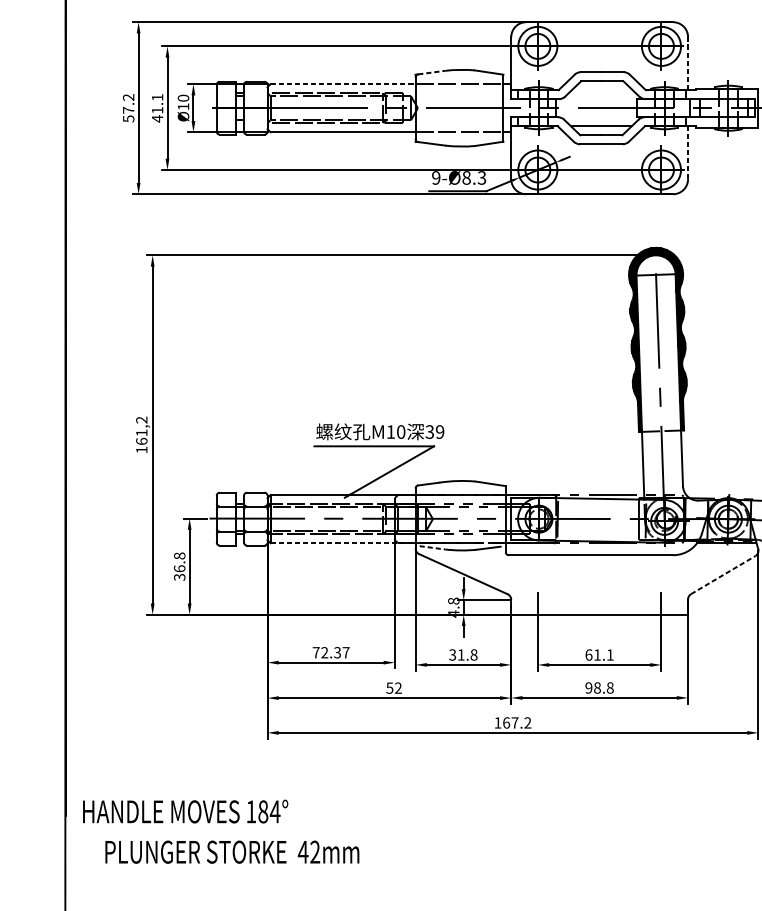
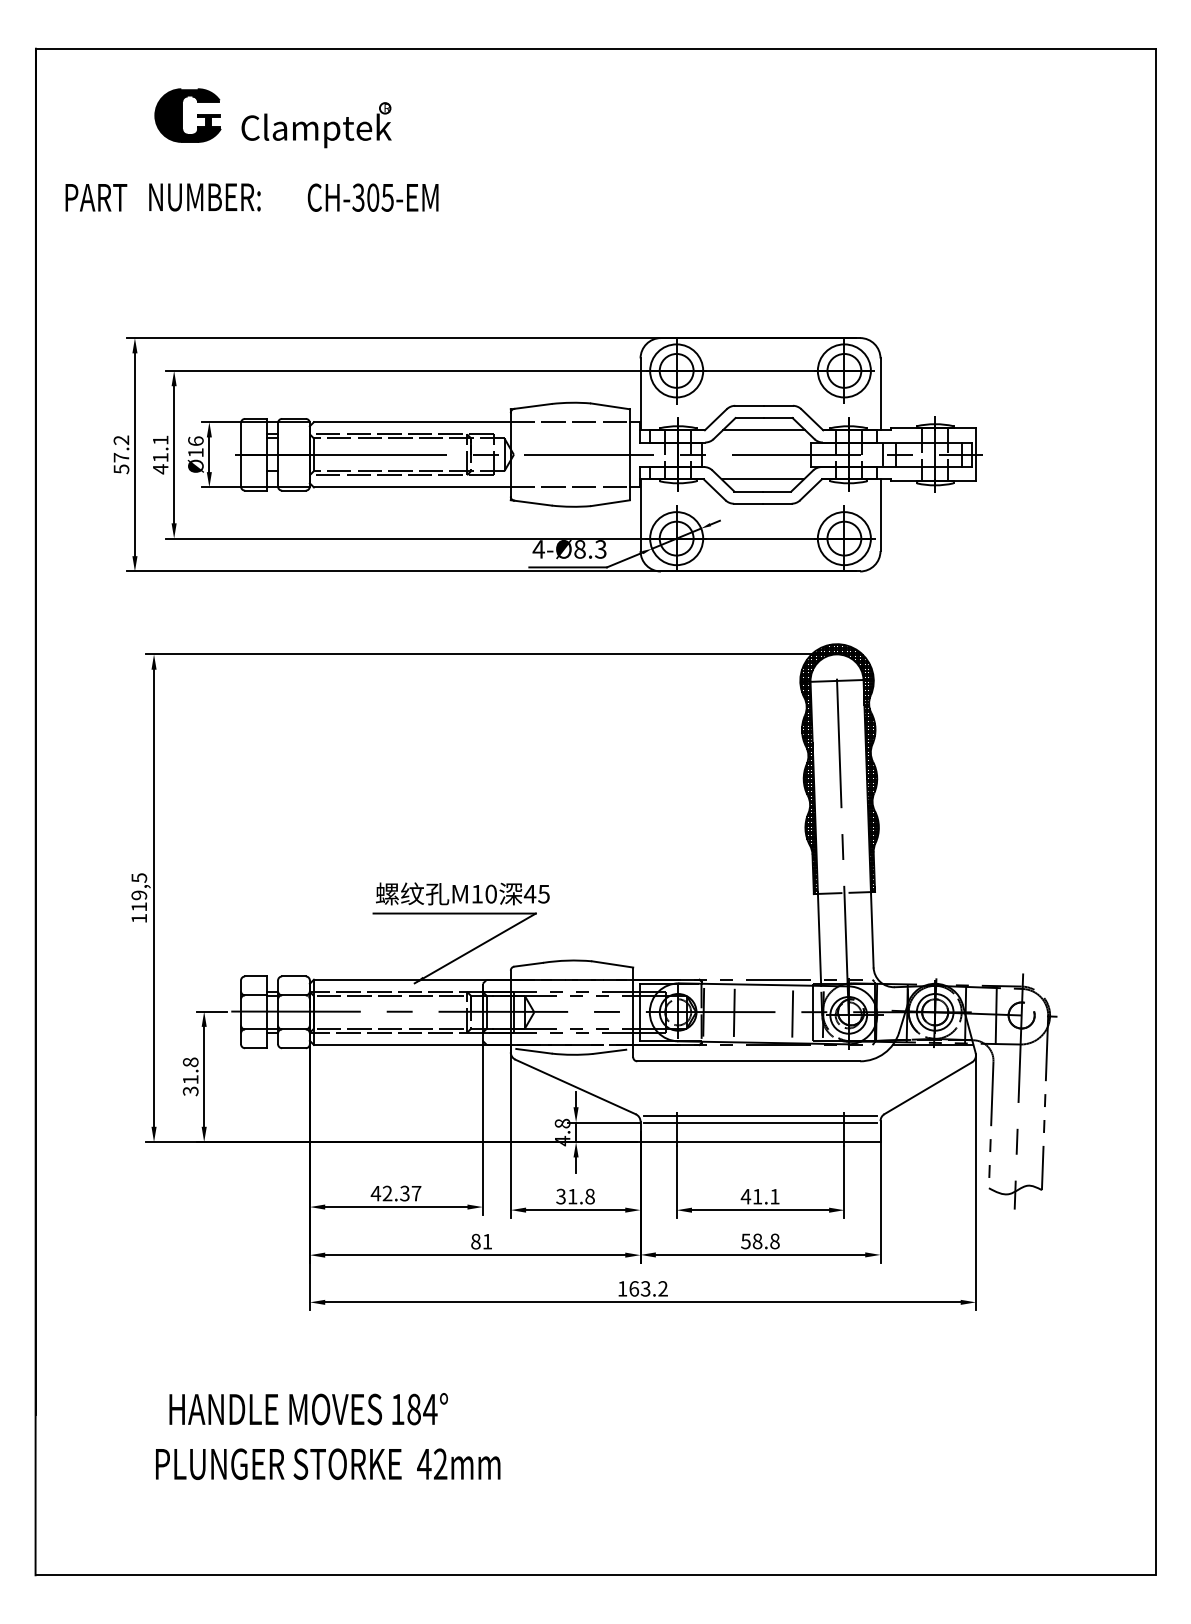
line: (688, 63) -> (880, 394), dashed -> solid
line: (432, 72) -> (533, 406), dashed -> solid
line: (343, 84) -> (412, 422), dashed -> solid
line: (601, 90) -> (763, 430), added
text: (183, 97) -> (195, 440), Ø10 -> Ø16
line: (688, 152) -> (880, 515), dashed -> solid
text: (436, 178) -> (538, 549), 9-Ø8.3 -> 4-Ø8.3
text: (141, 430) -> (139, 892), 161,2 -> 119,5
text: (434, 431) -> (536, 893), 39 -> 45
line: (579, 519) -> (733, 1012), added
line: (623, 520) -> (792, 1013), added
line: (343, 543) -> (412, 1045), dashed -> solid
line: (433, 548) -> (534, 1051), dashed -> solid
text: (179, 568) -> (190, 1079), 36.8 -> 31.8
line: (723, 575) -> (928, 1088), dashed -> solid
line: (599, 595) -> (760, 1116), added
line: (599, 600) -> (760, 1122), added
text: (315, 652) -> (375, 1193), 72.37 -> 42.37
text: (588, 654) -> (745, 1196), 61.1 -> 41.1
text: (394, 688) -> (481, 1241), 52 -> 81
text: (588, 688) -> (745, 1241), 98.8 -> 58.8
text: (514, 722) -> (645, 1288), 167.2 -> 163.2
text: (185, 811) -> (308, 1409), moved
text: (232, 851) -> (328, 1463), moved

